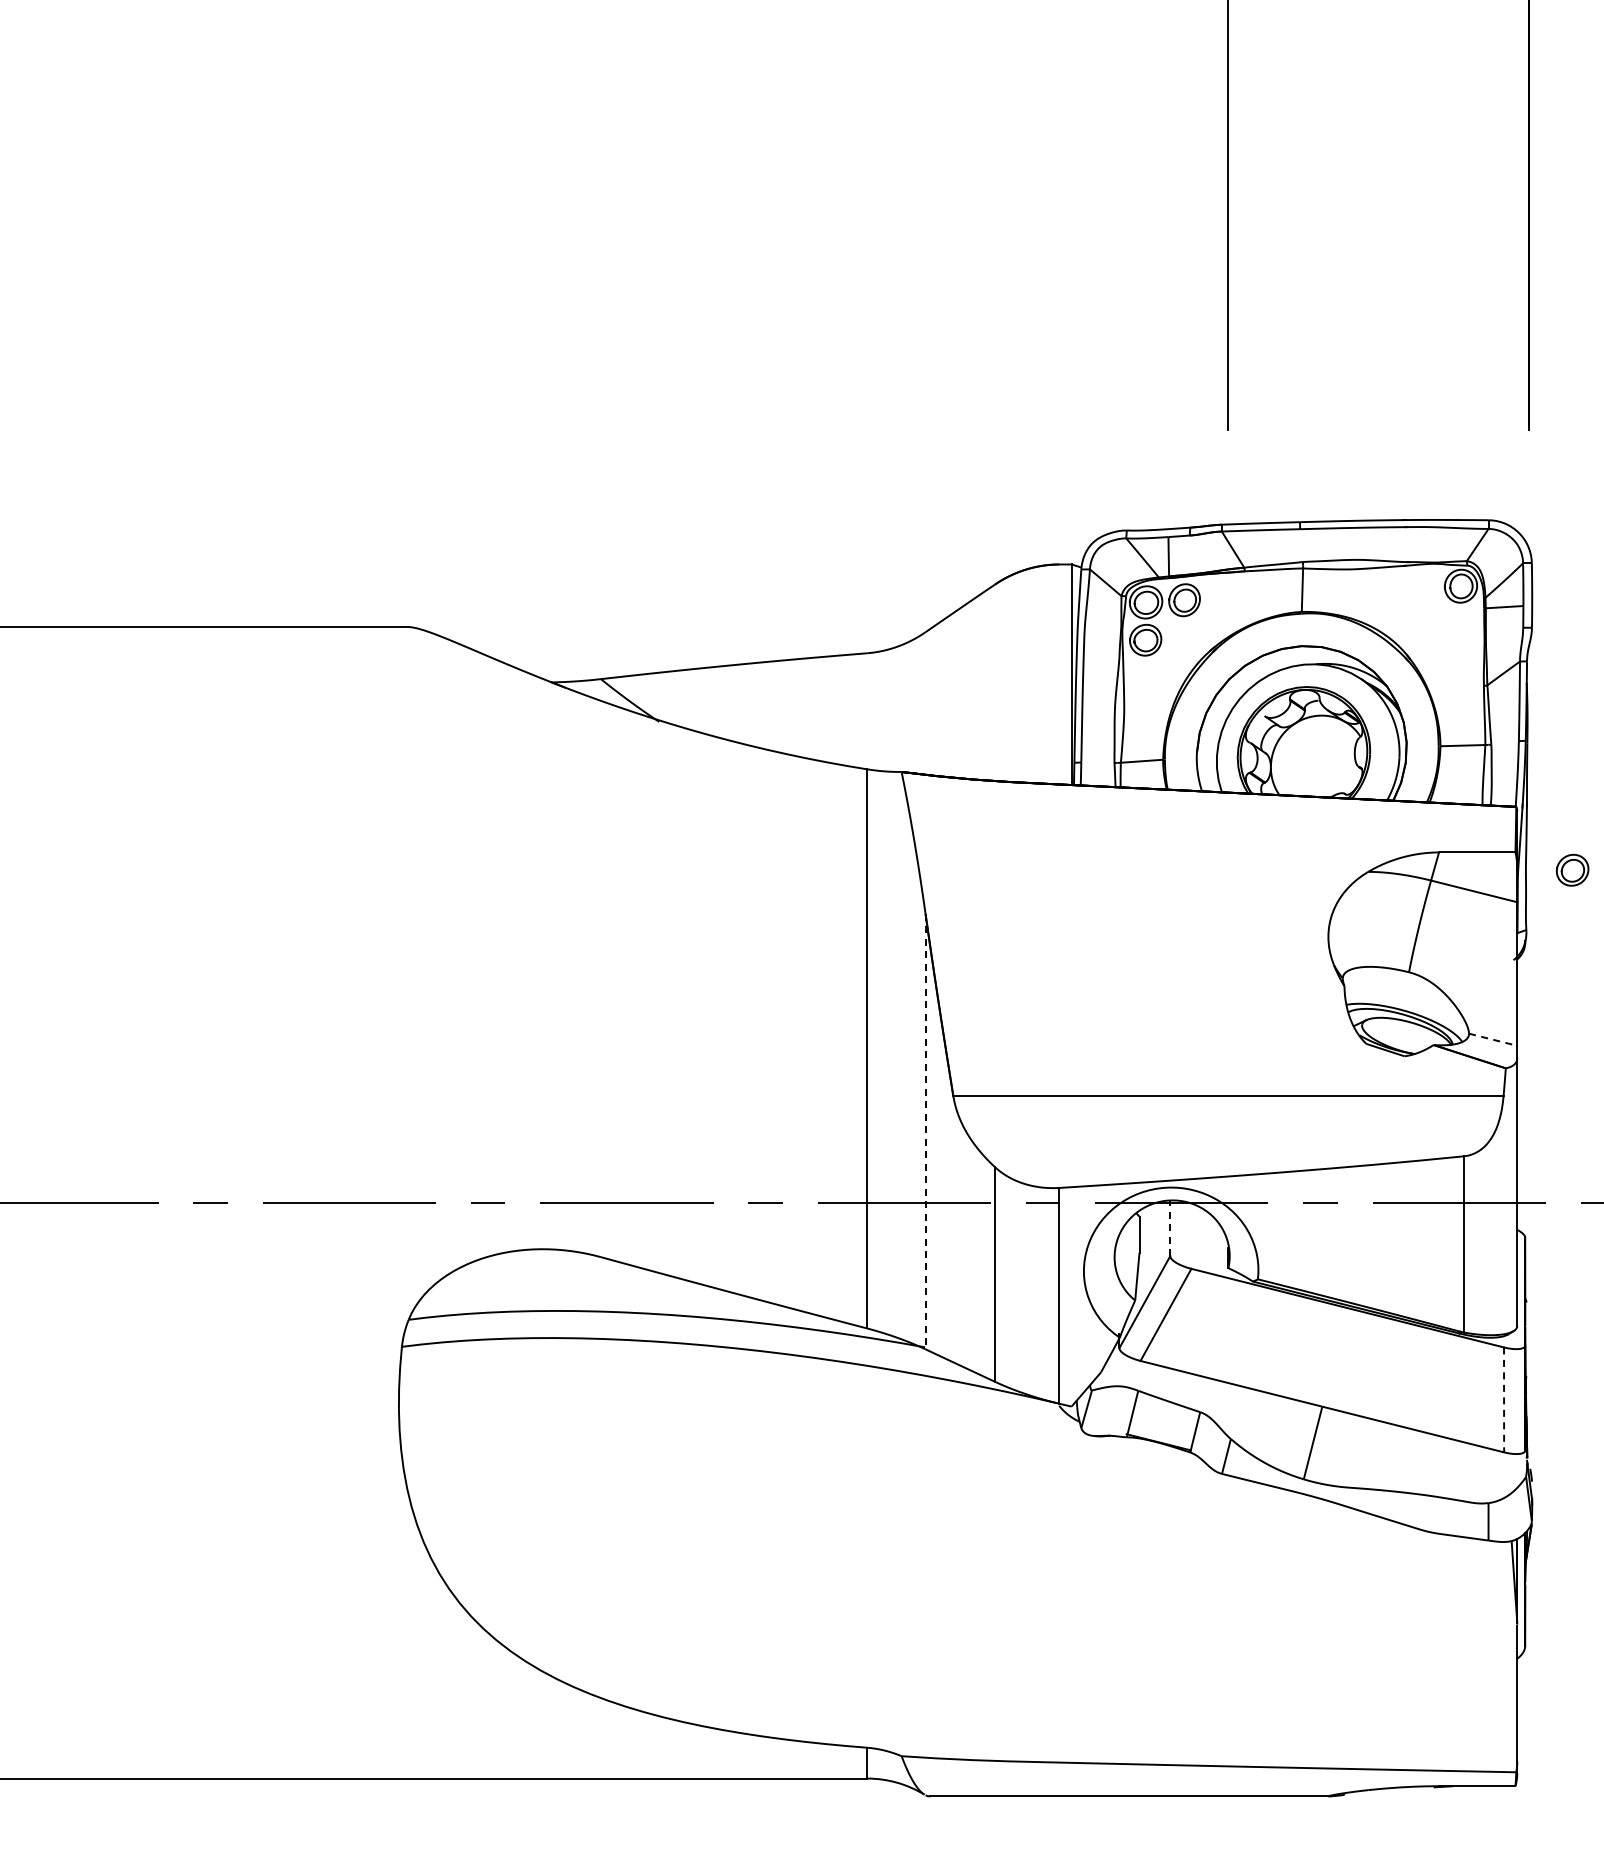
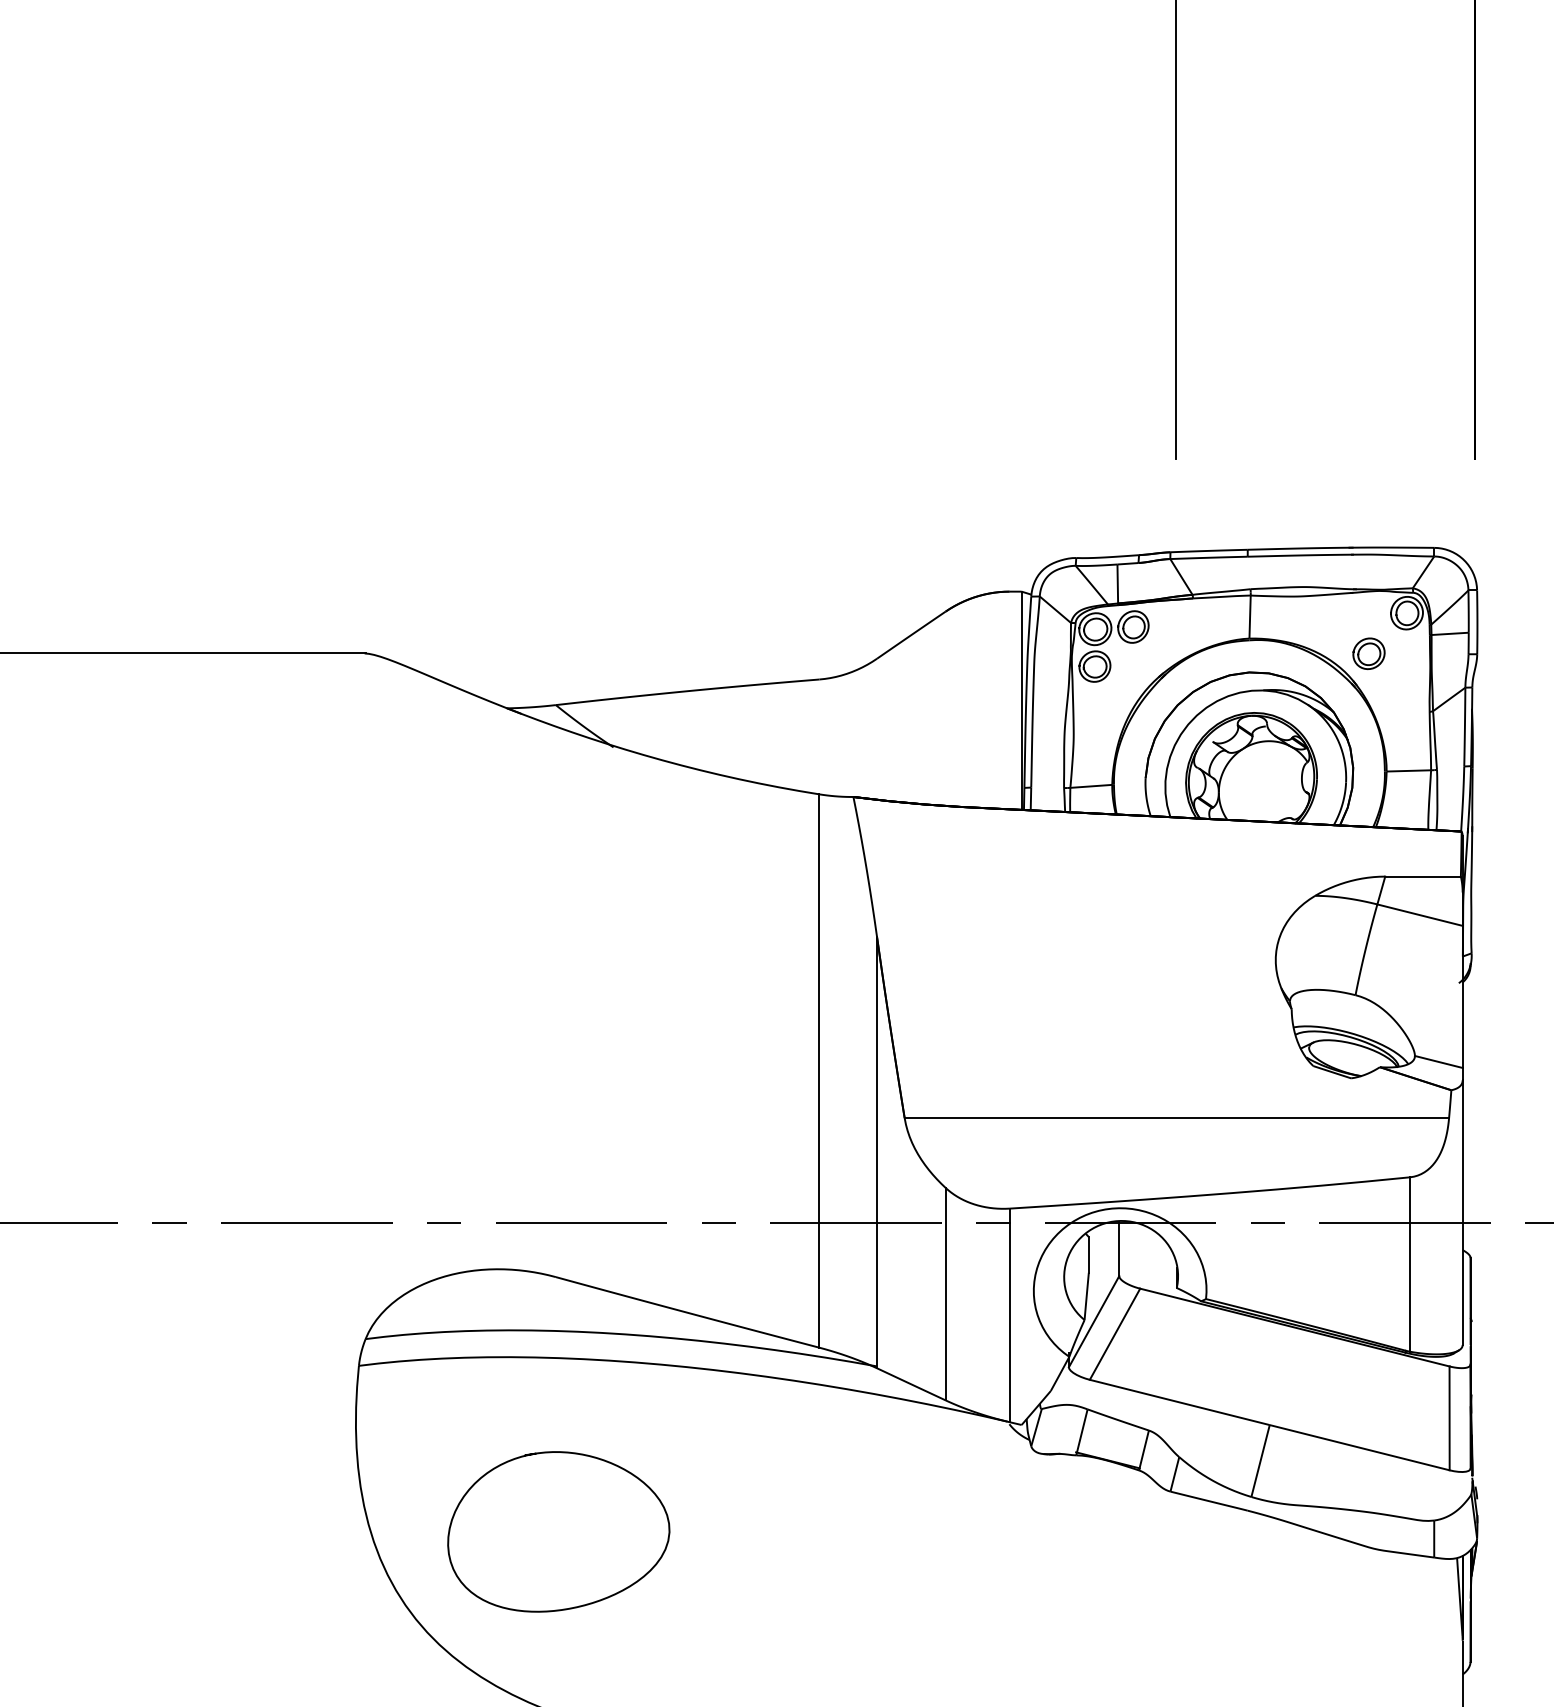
part: (1572, 869) -> (1368, 653), moved
line: (1493, 1039) -> (1439, 1061), dashed -> solid
line: (925, 1131) -> (877, 1152), dashed -> solid
line: (1170, 1228) -> (1119, 1248), dashed -> solid
line: (1504, 1400) -> (1450, 1418), dashed -> solid
curve: (617, 1590) -> (572, 1606), added

